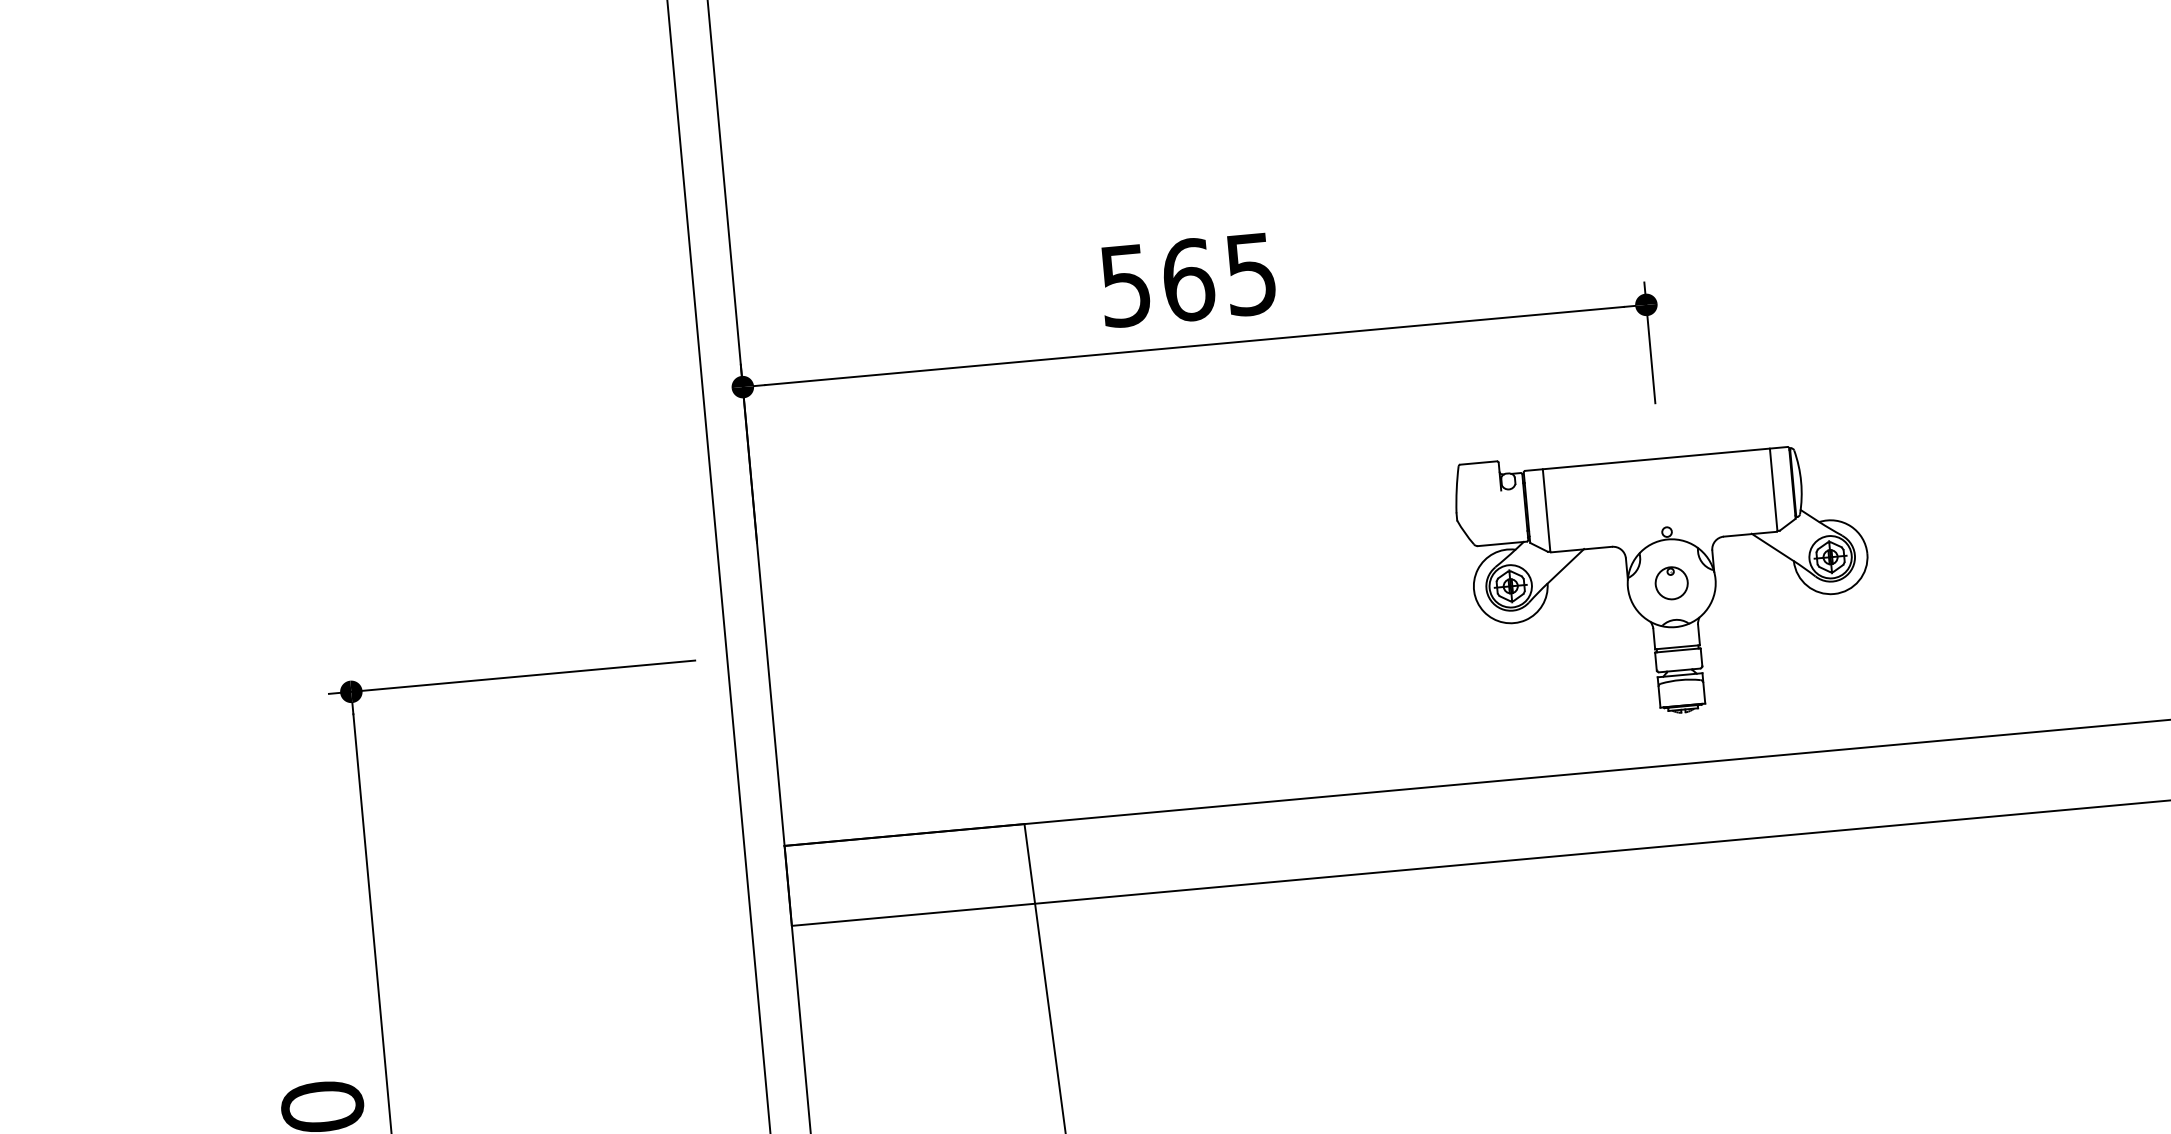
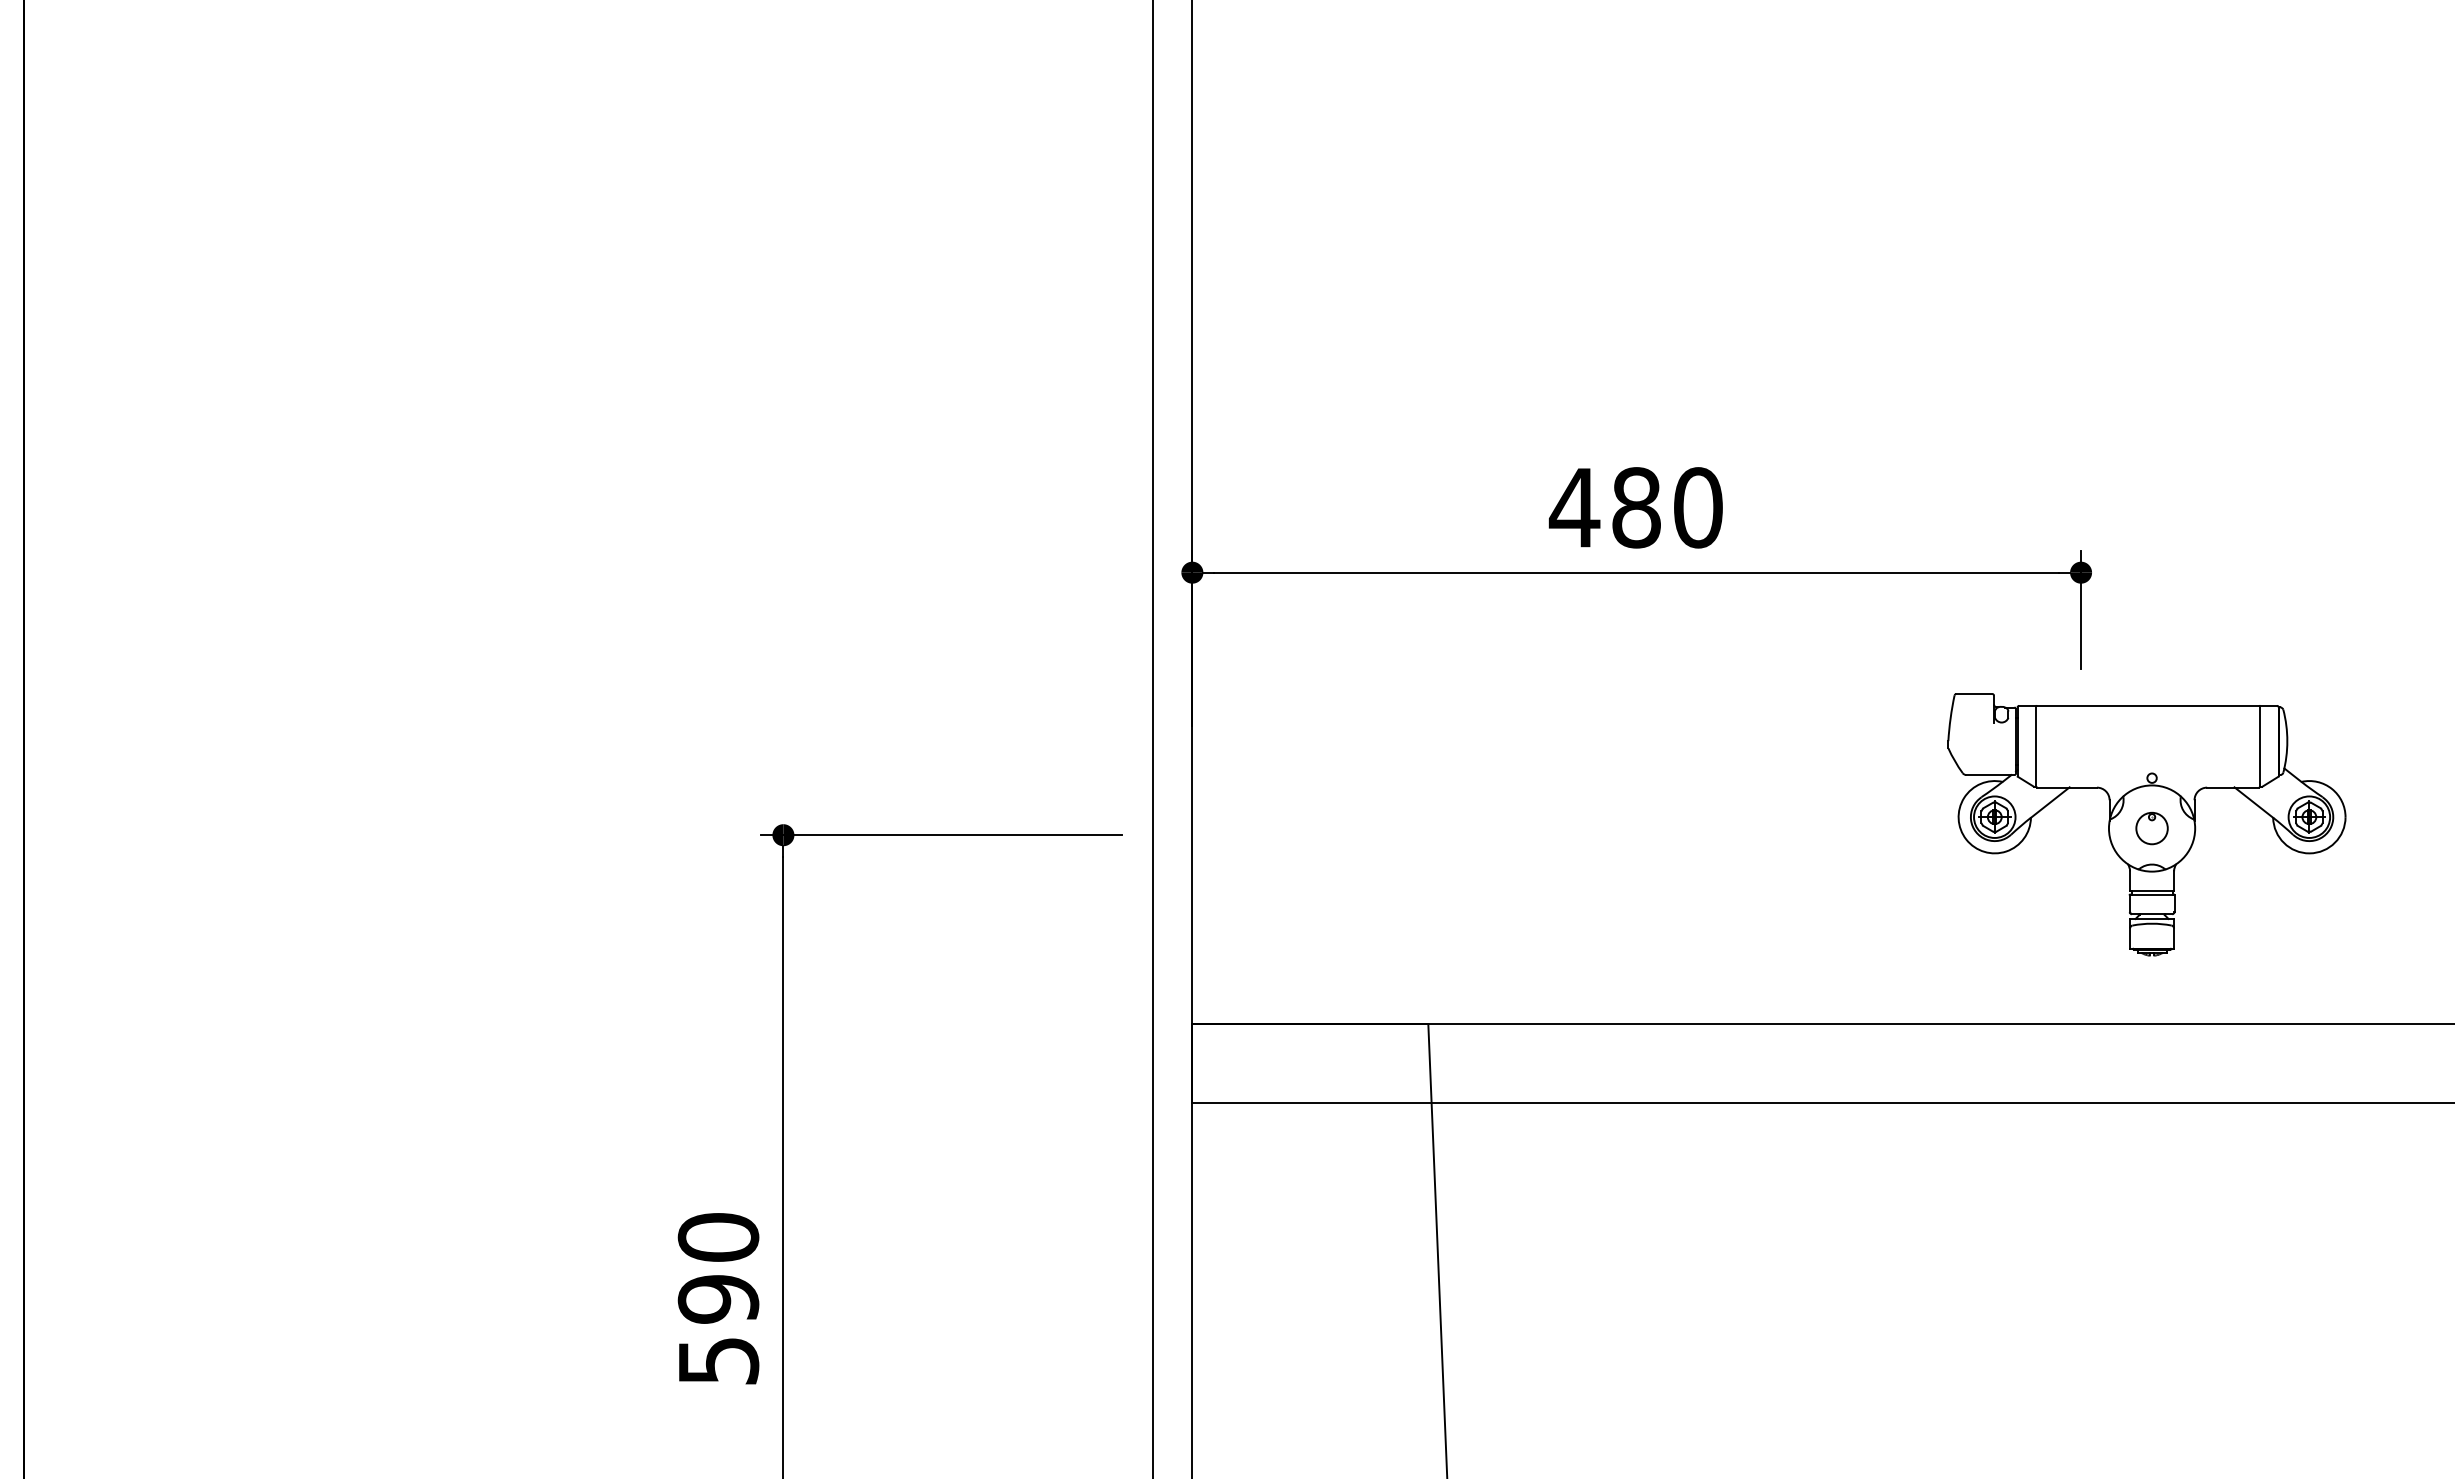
text: (1187, 279) -> (1635, 507), 565 -> 480
part: (1665, 579) -> (2146, 824), moved

